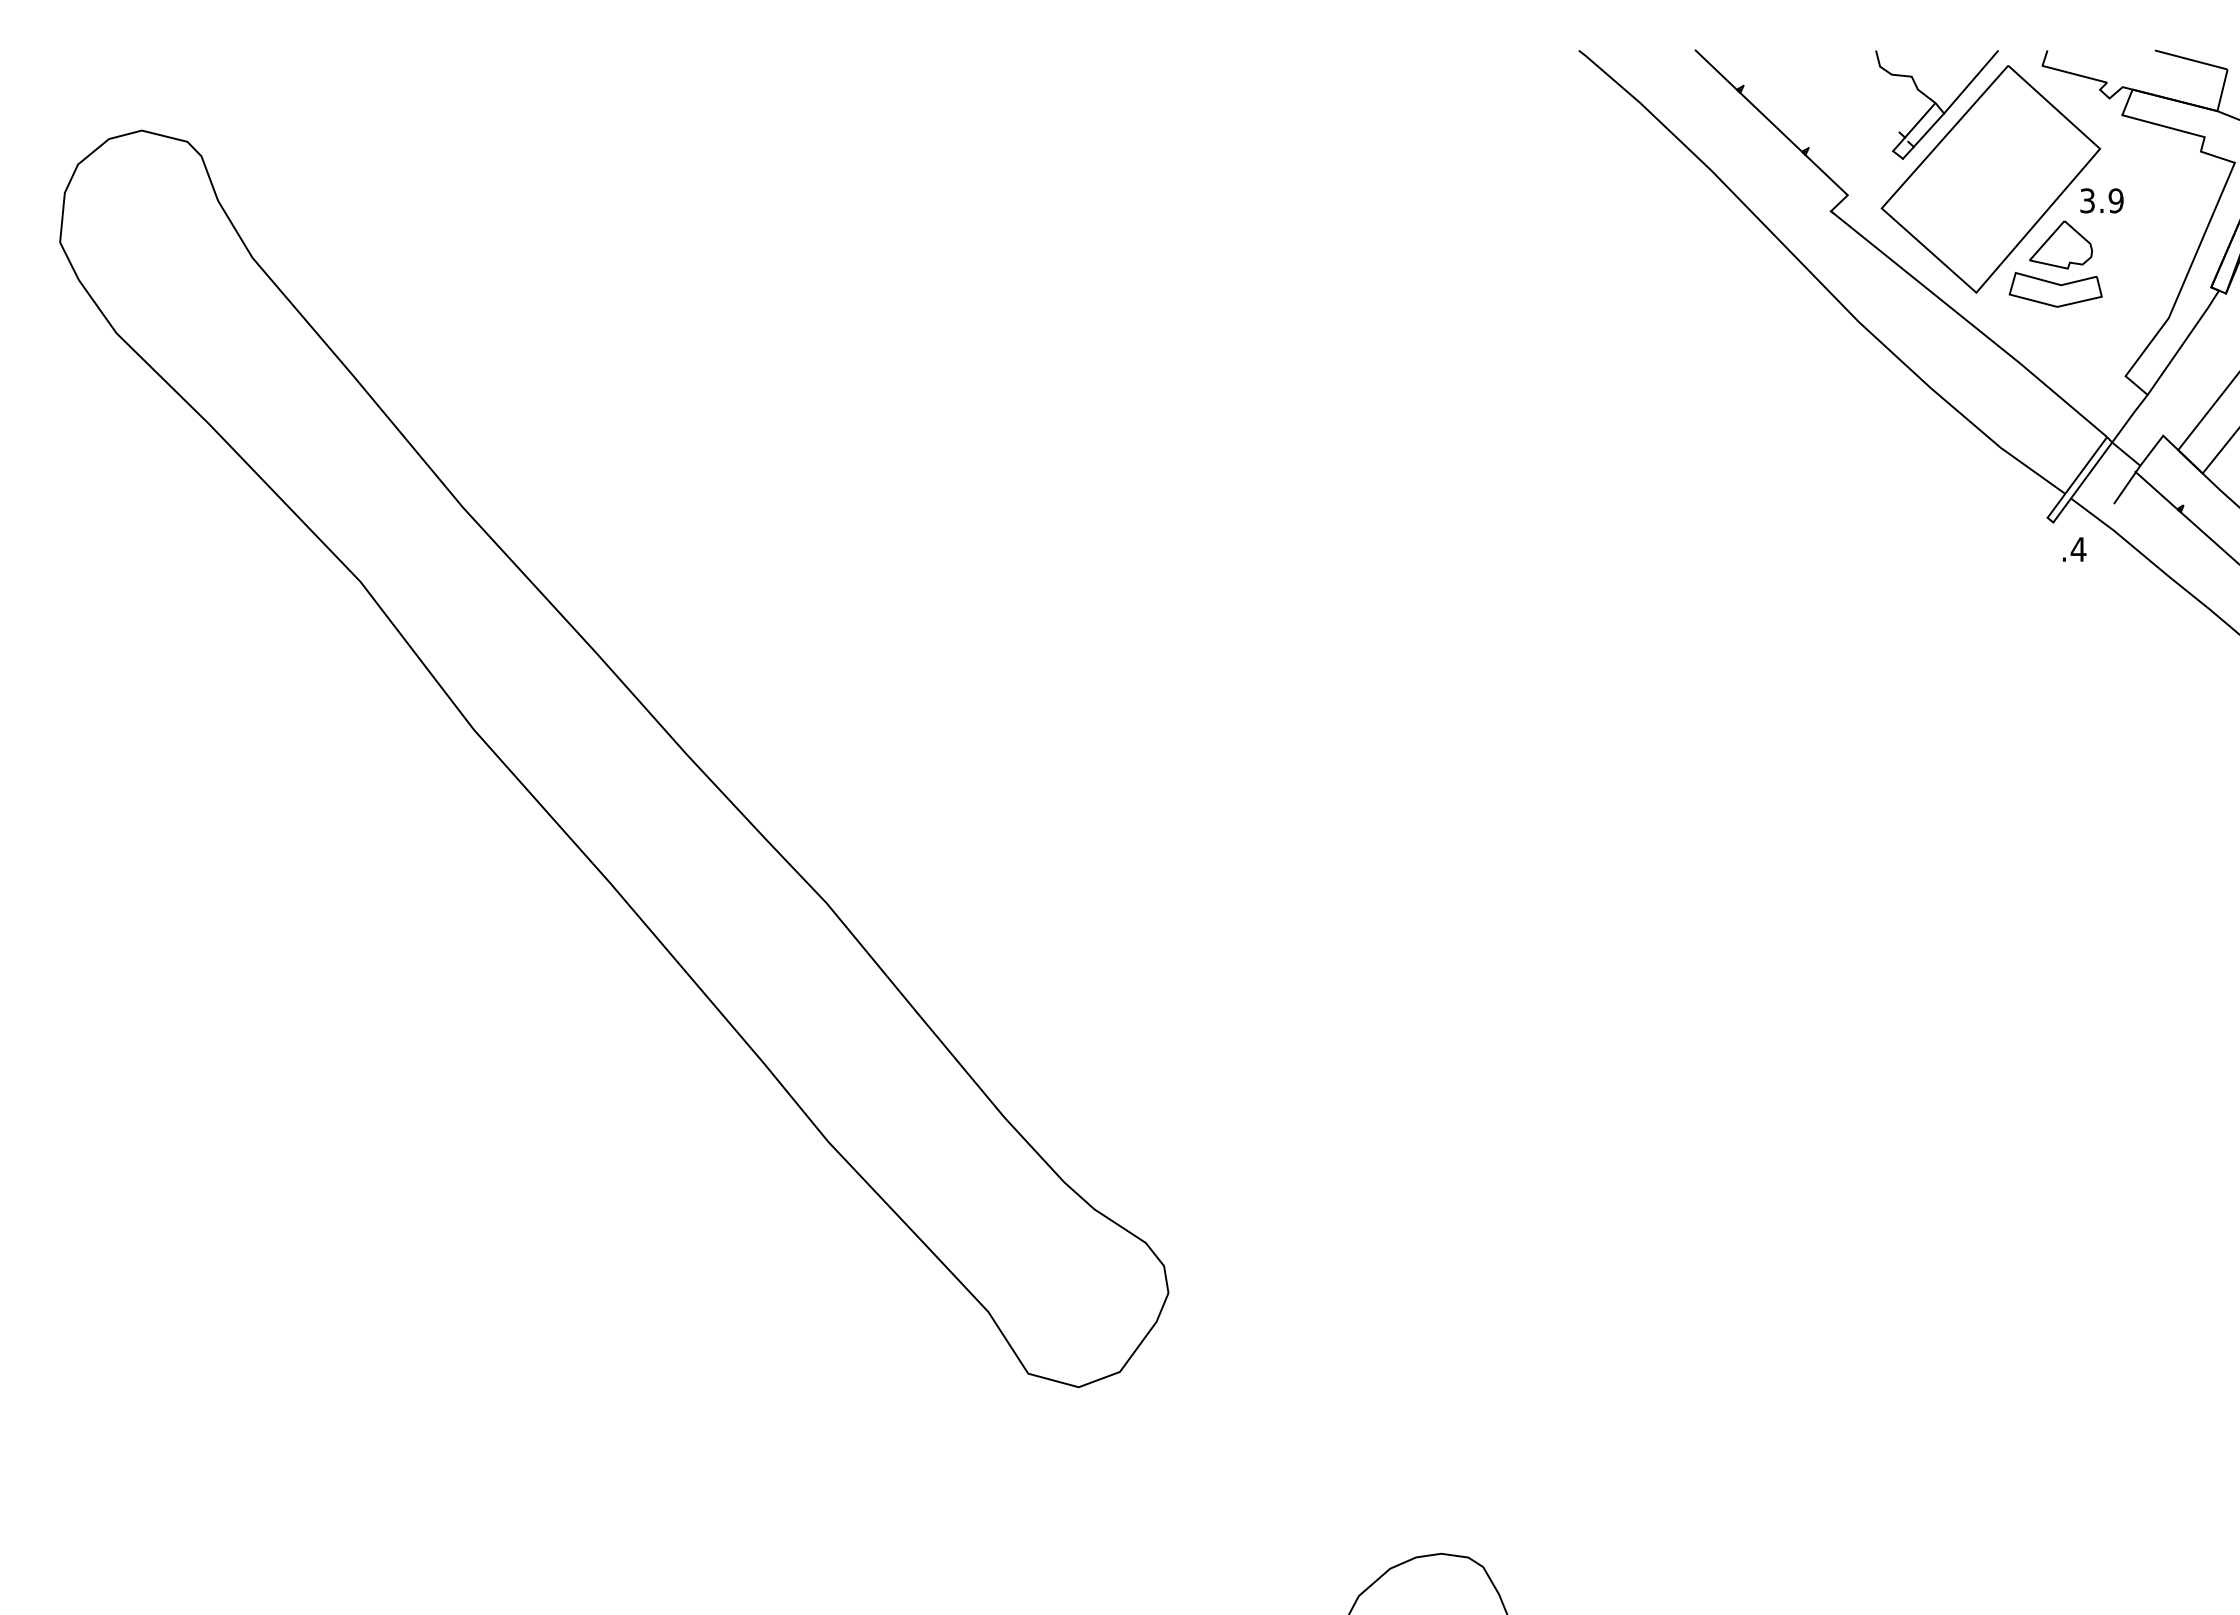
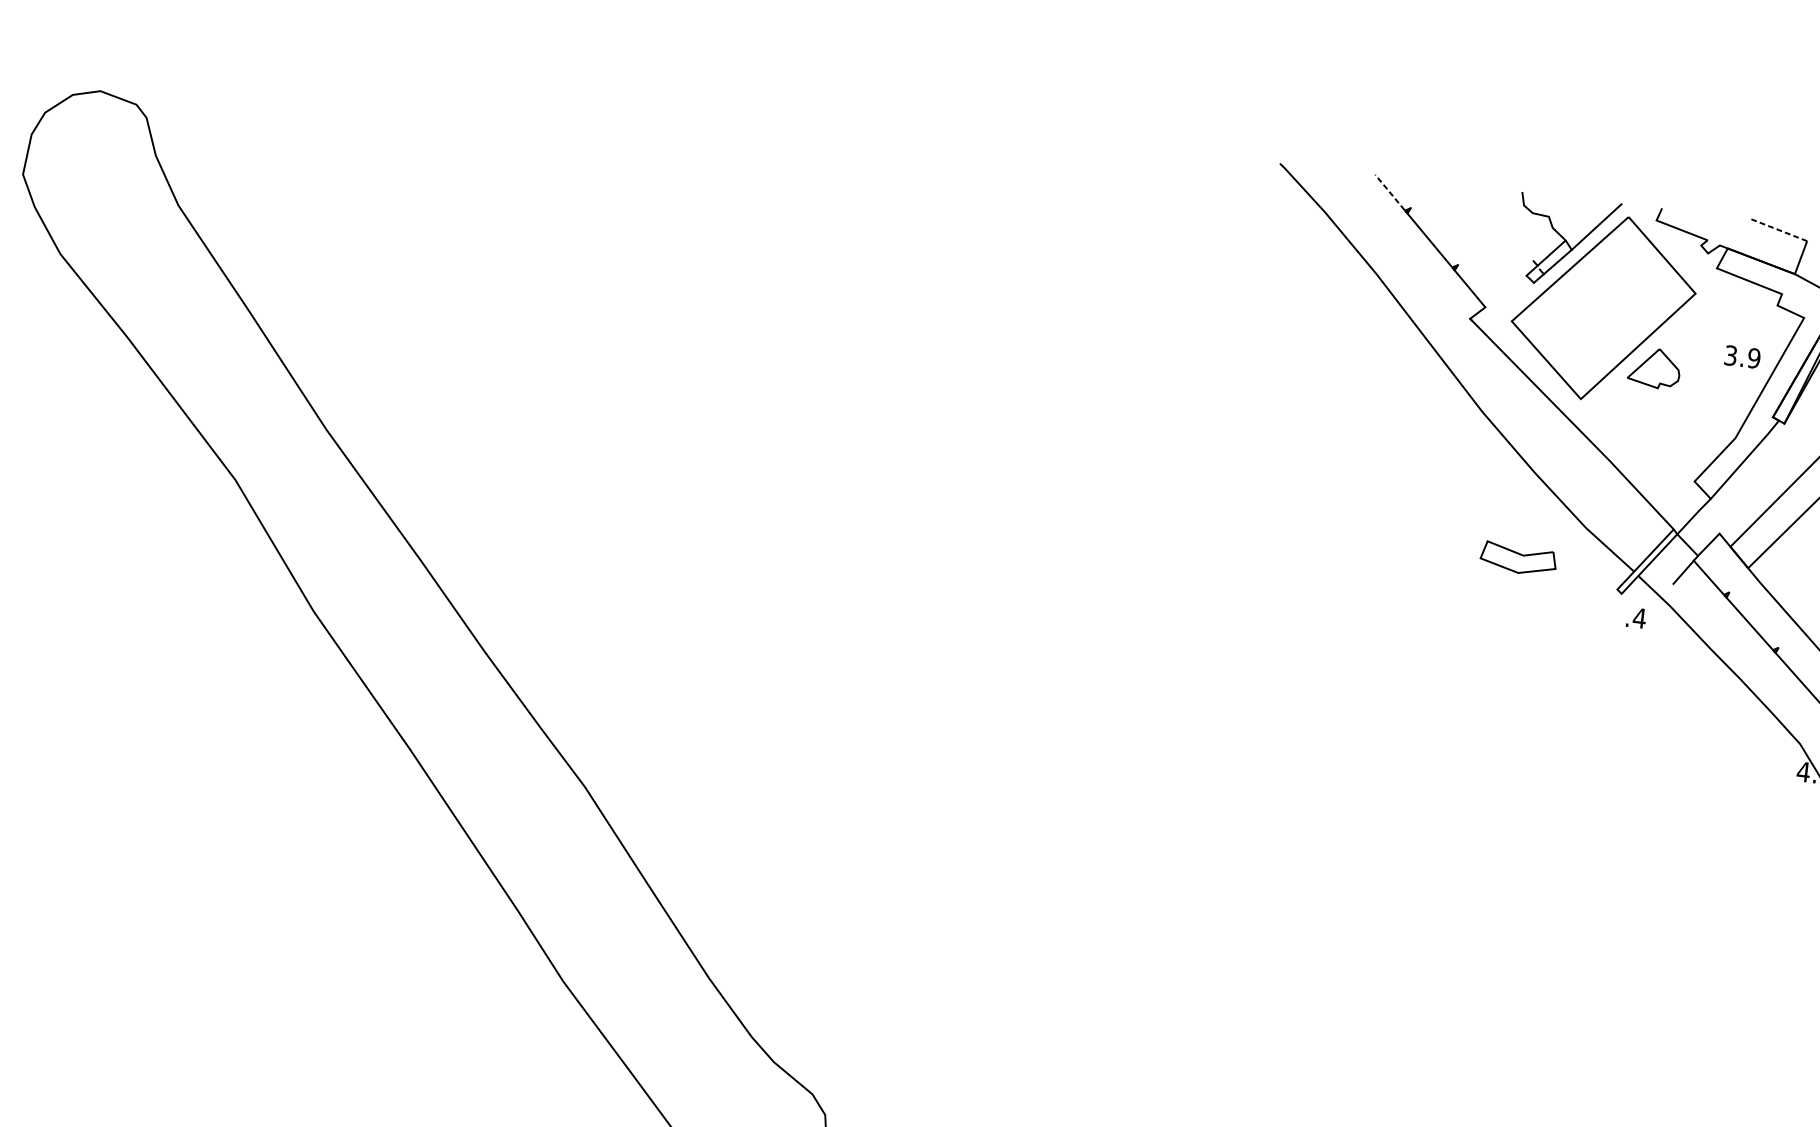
line: (2191, 59) -> (1778, 229), solid -> dashed
line: (1716, 69) -> (1390, 192), solid -> dashed
text: (2101, 200) -> (1742, 356), moved
part: (2055, 289) -> (1518, 558), moved

